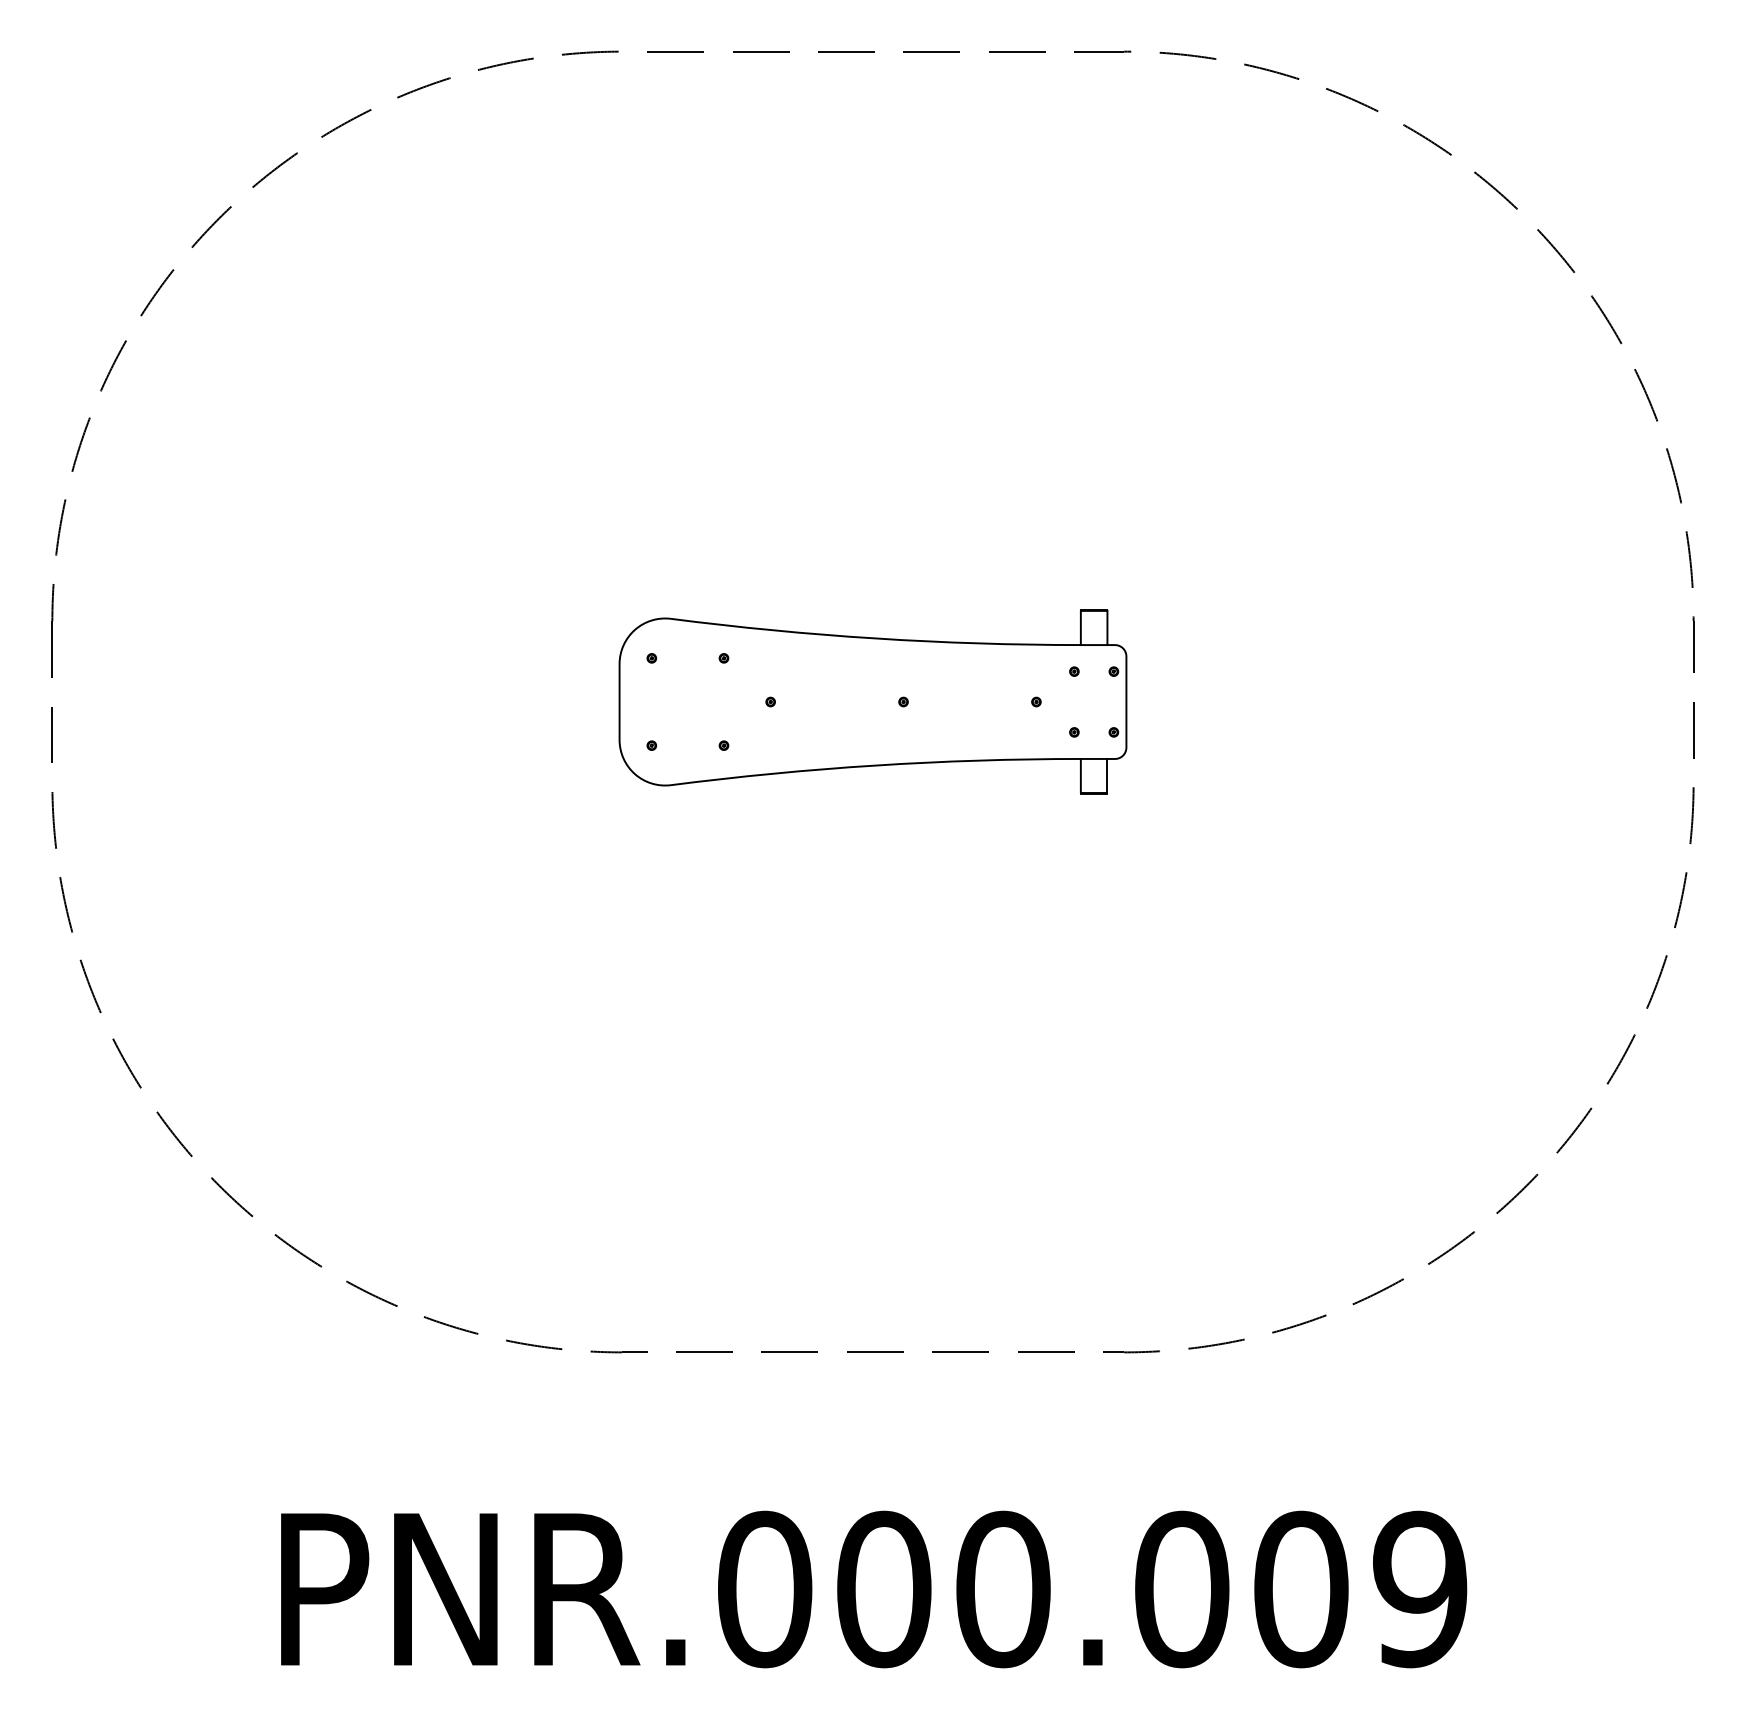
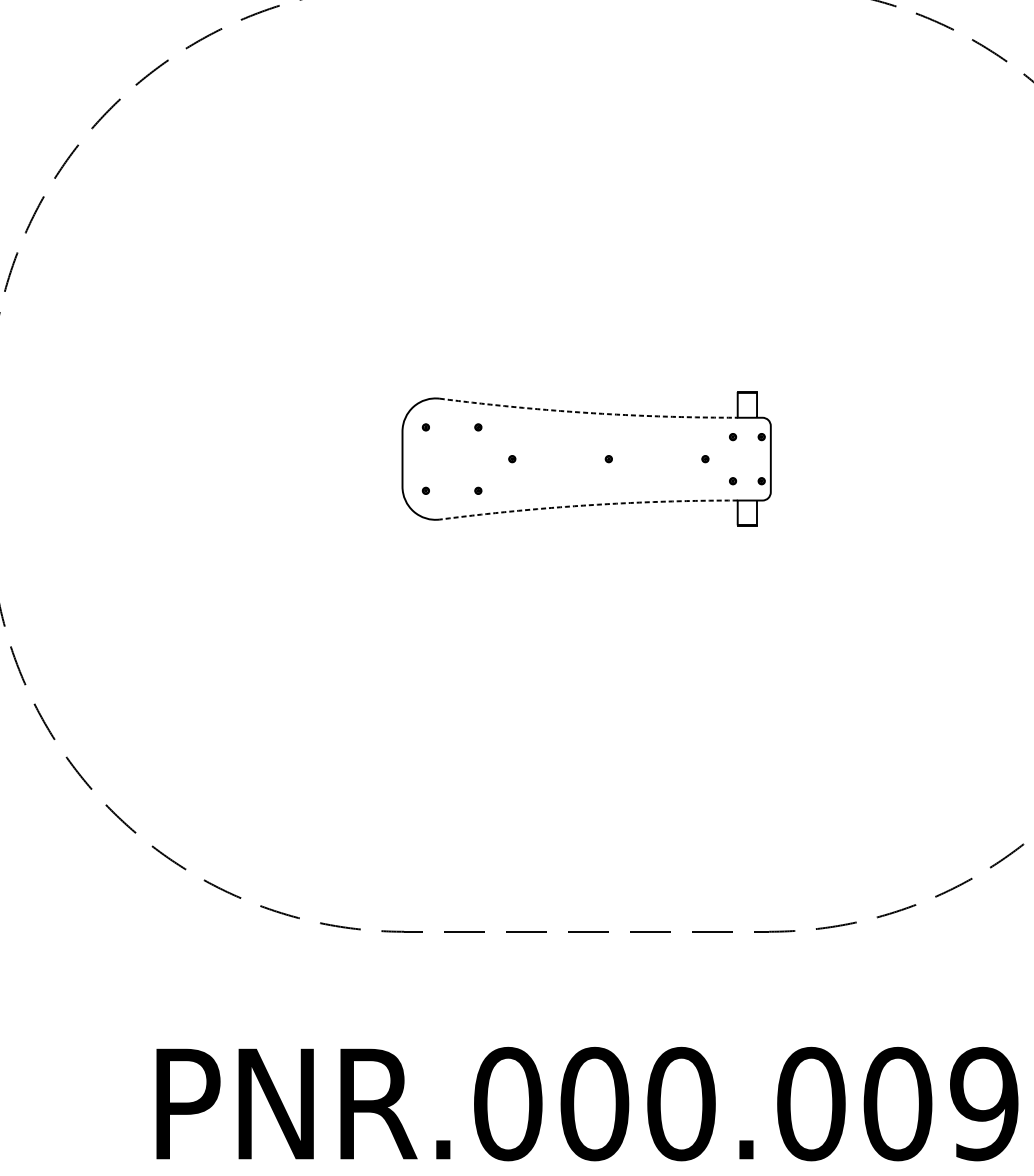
arc: (875, 638) -> (588, 412), solid -> dashed
arc: (875, 765) -> (588, 505), solid -> dashed

